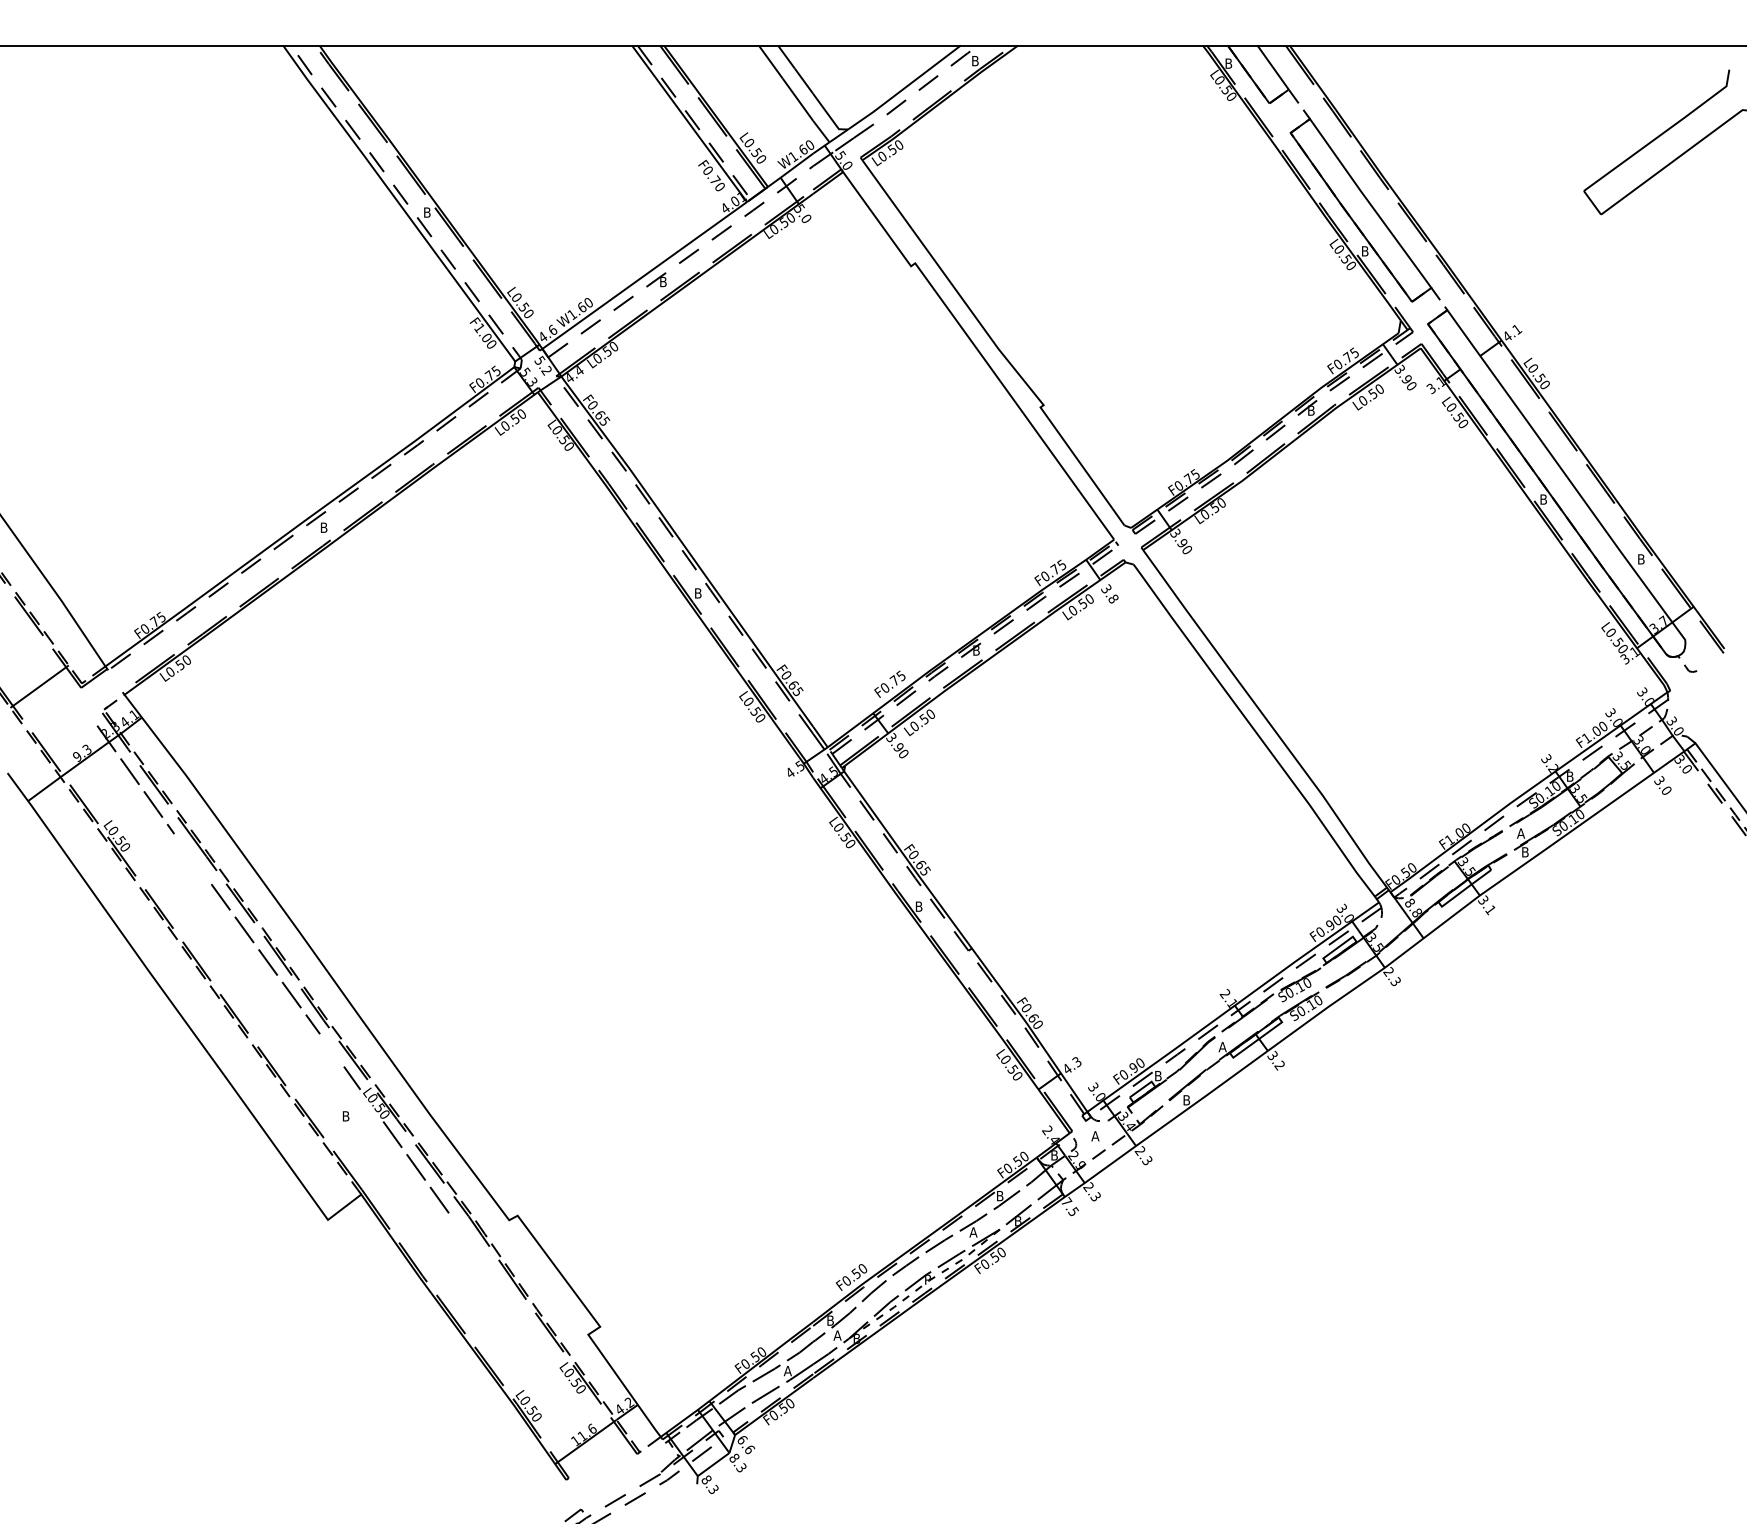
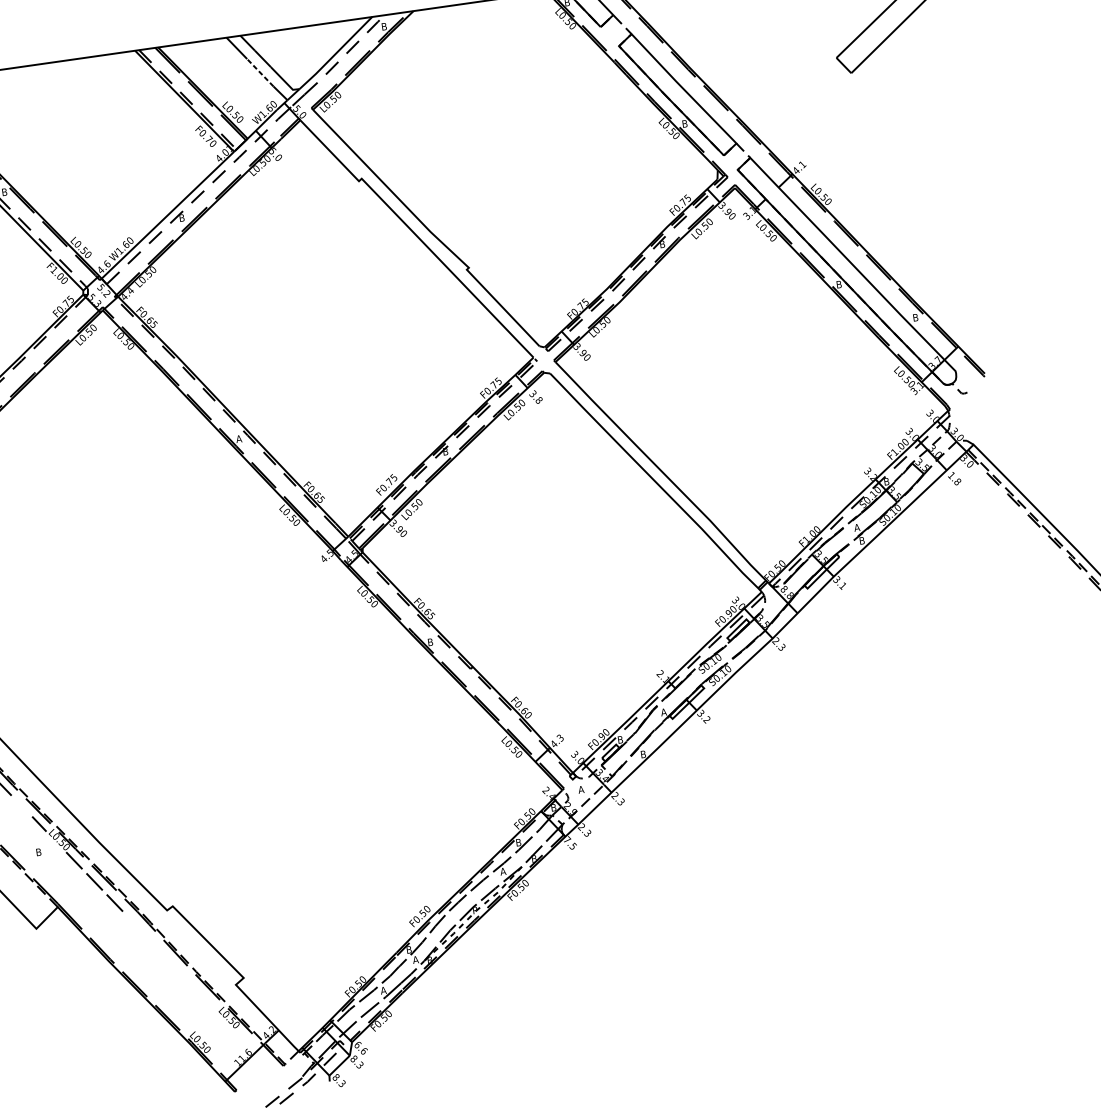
line: (797, 99) -> (260, 72), solid -> dashed
text: (698, 593) -> (239, 439), B -> A
text: (1662, 785) -> (954, 478), 3.0 -> 1.8

